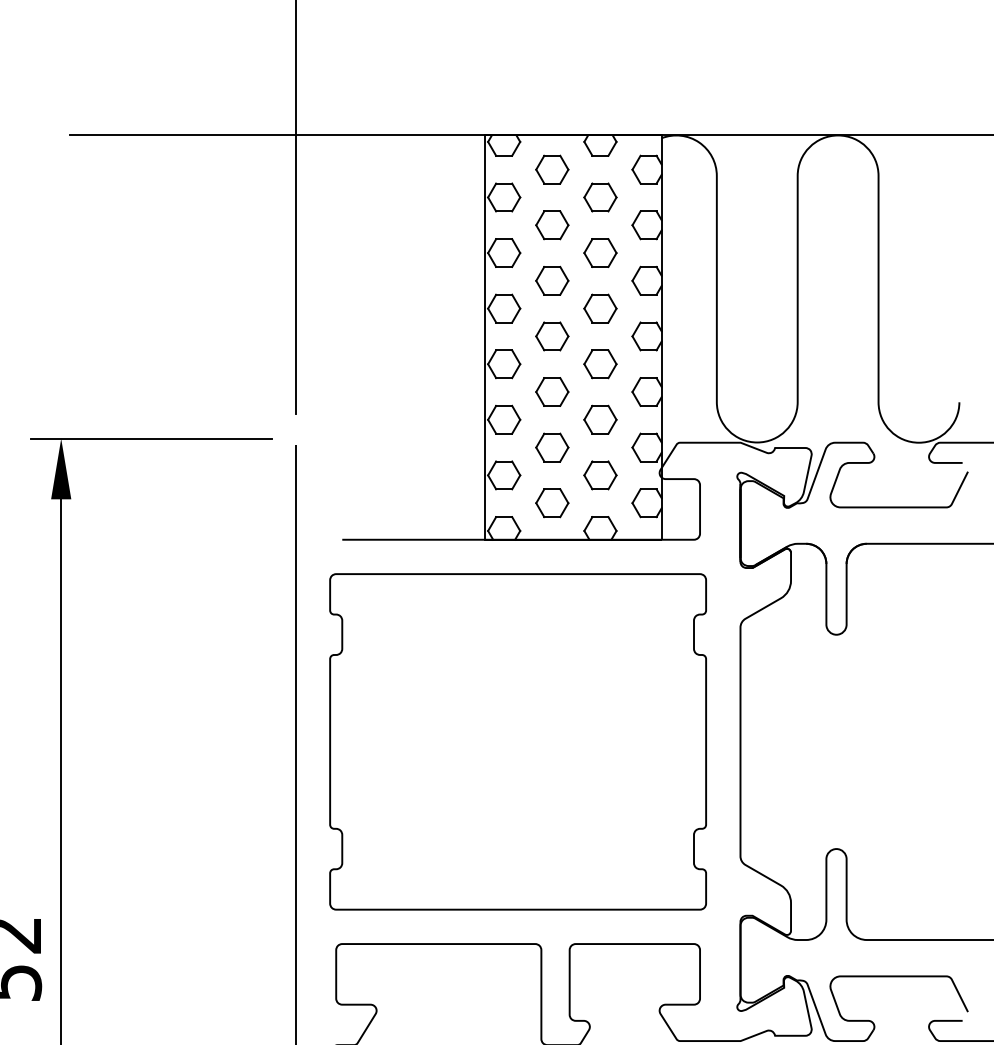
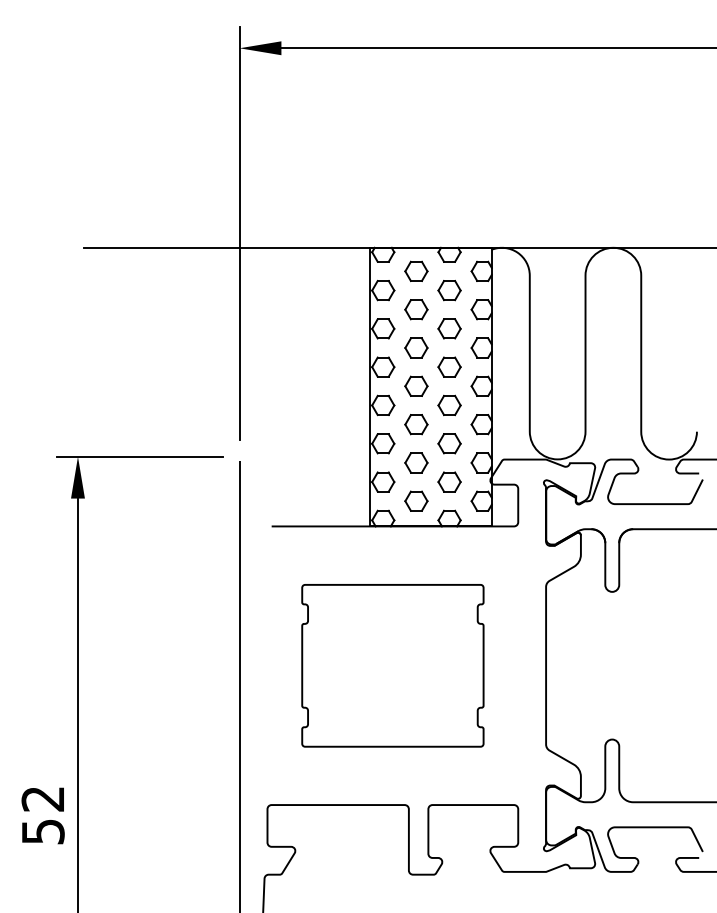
part: (517, 741) -> (392, 665), size x0.7

